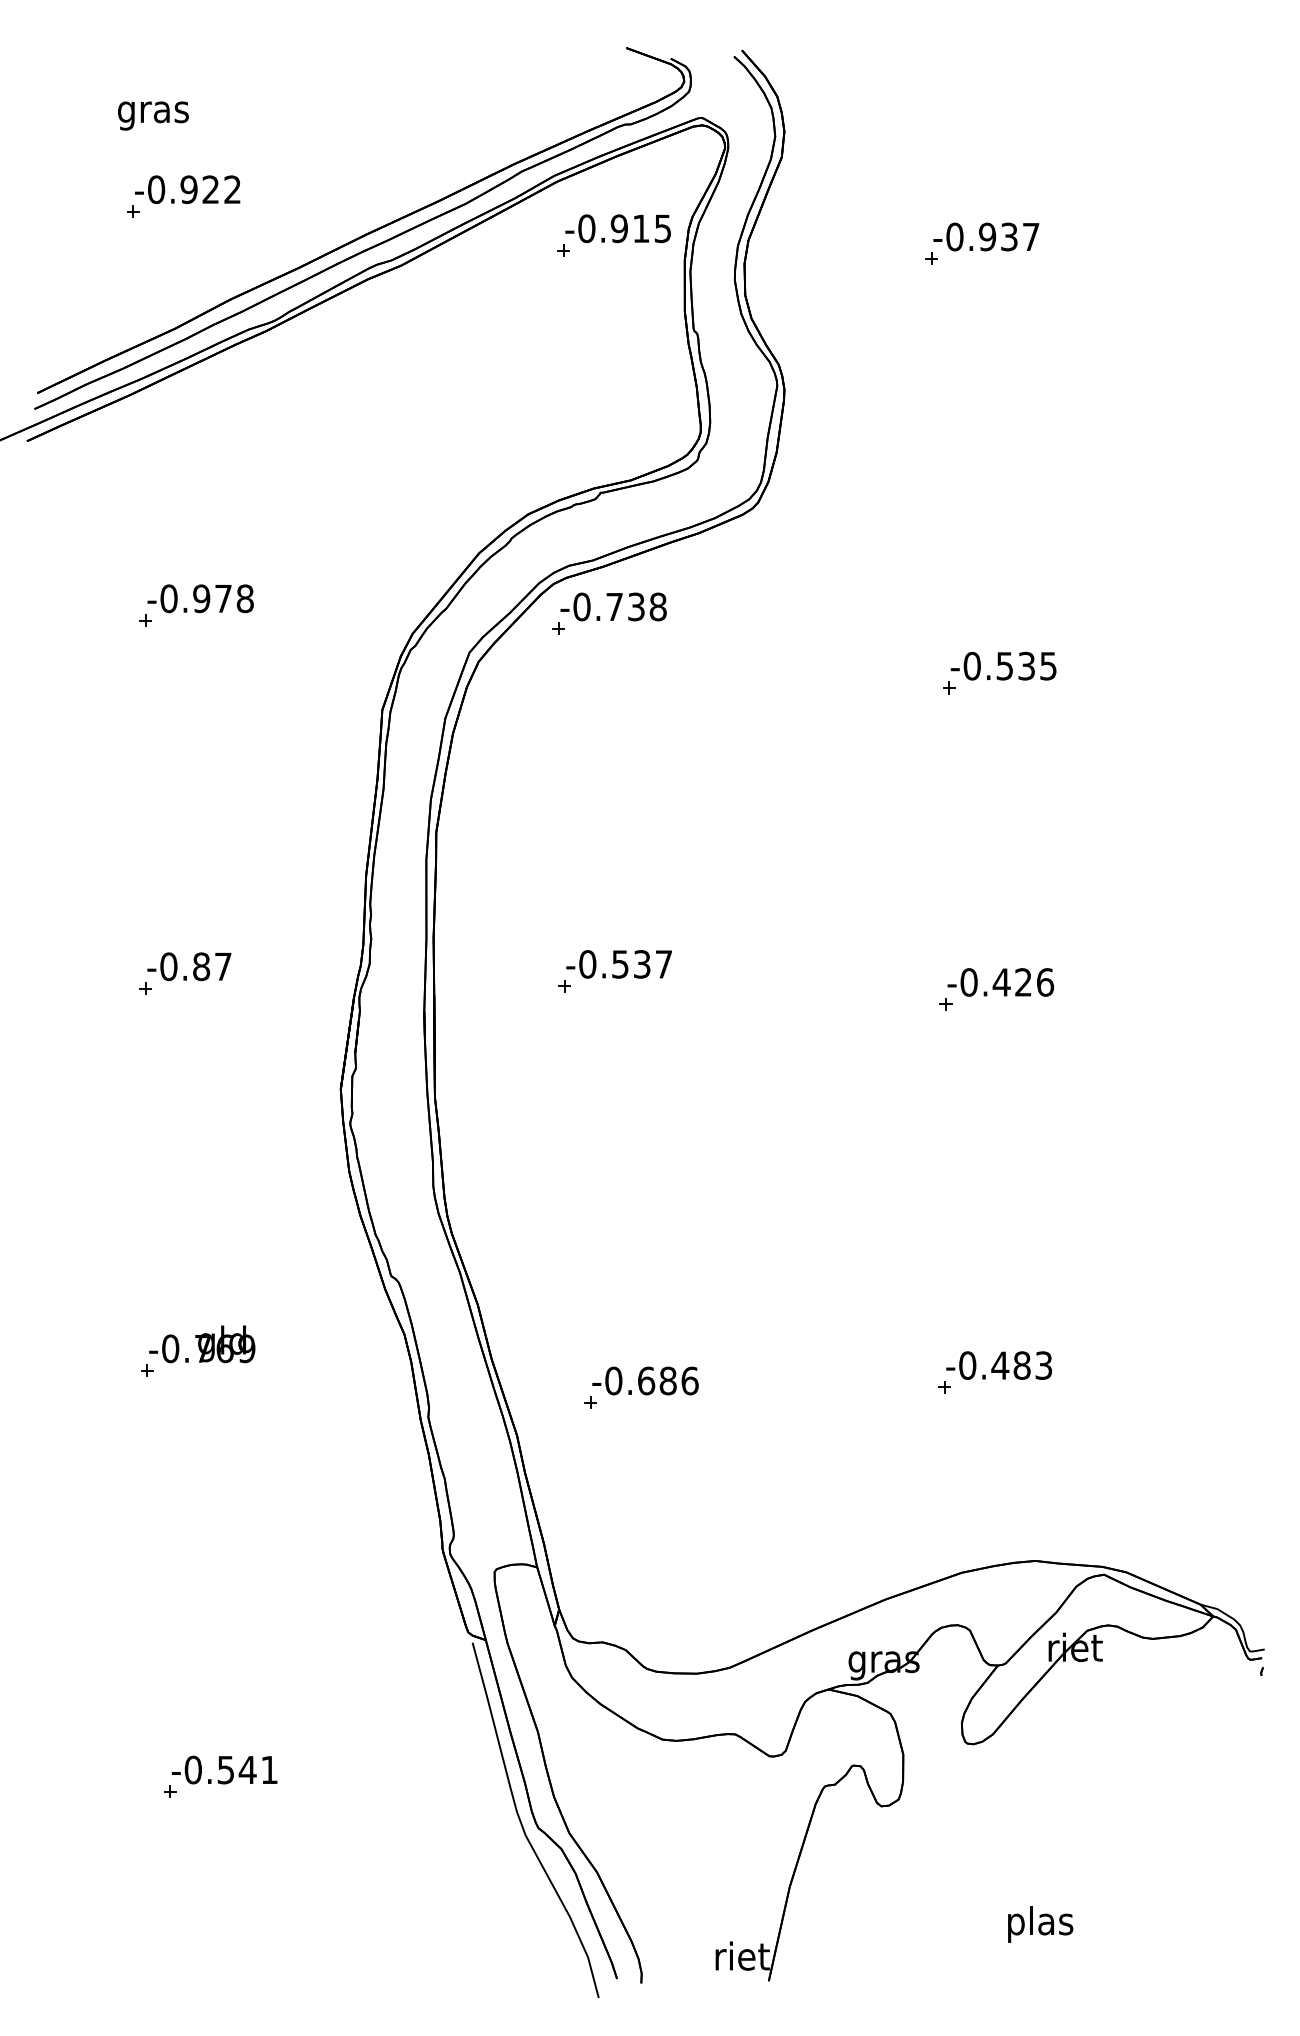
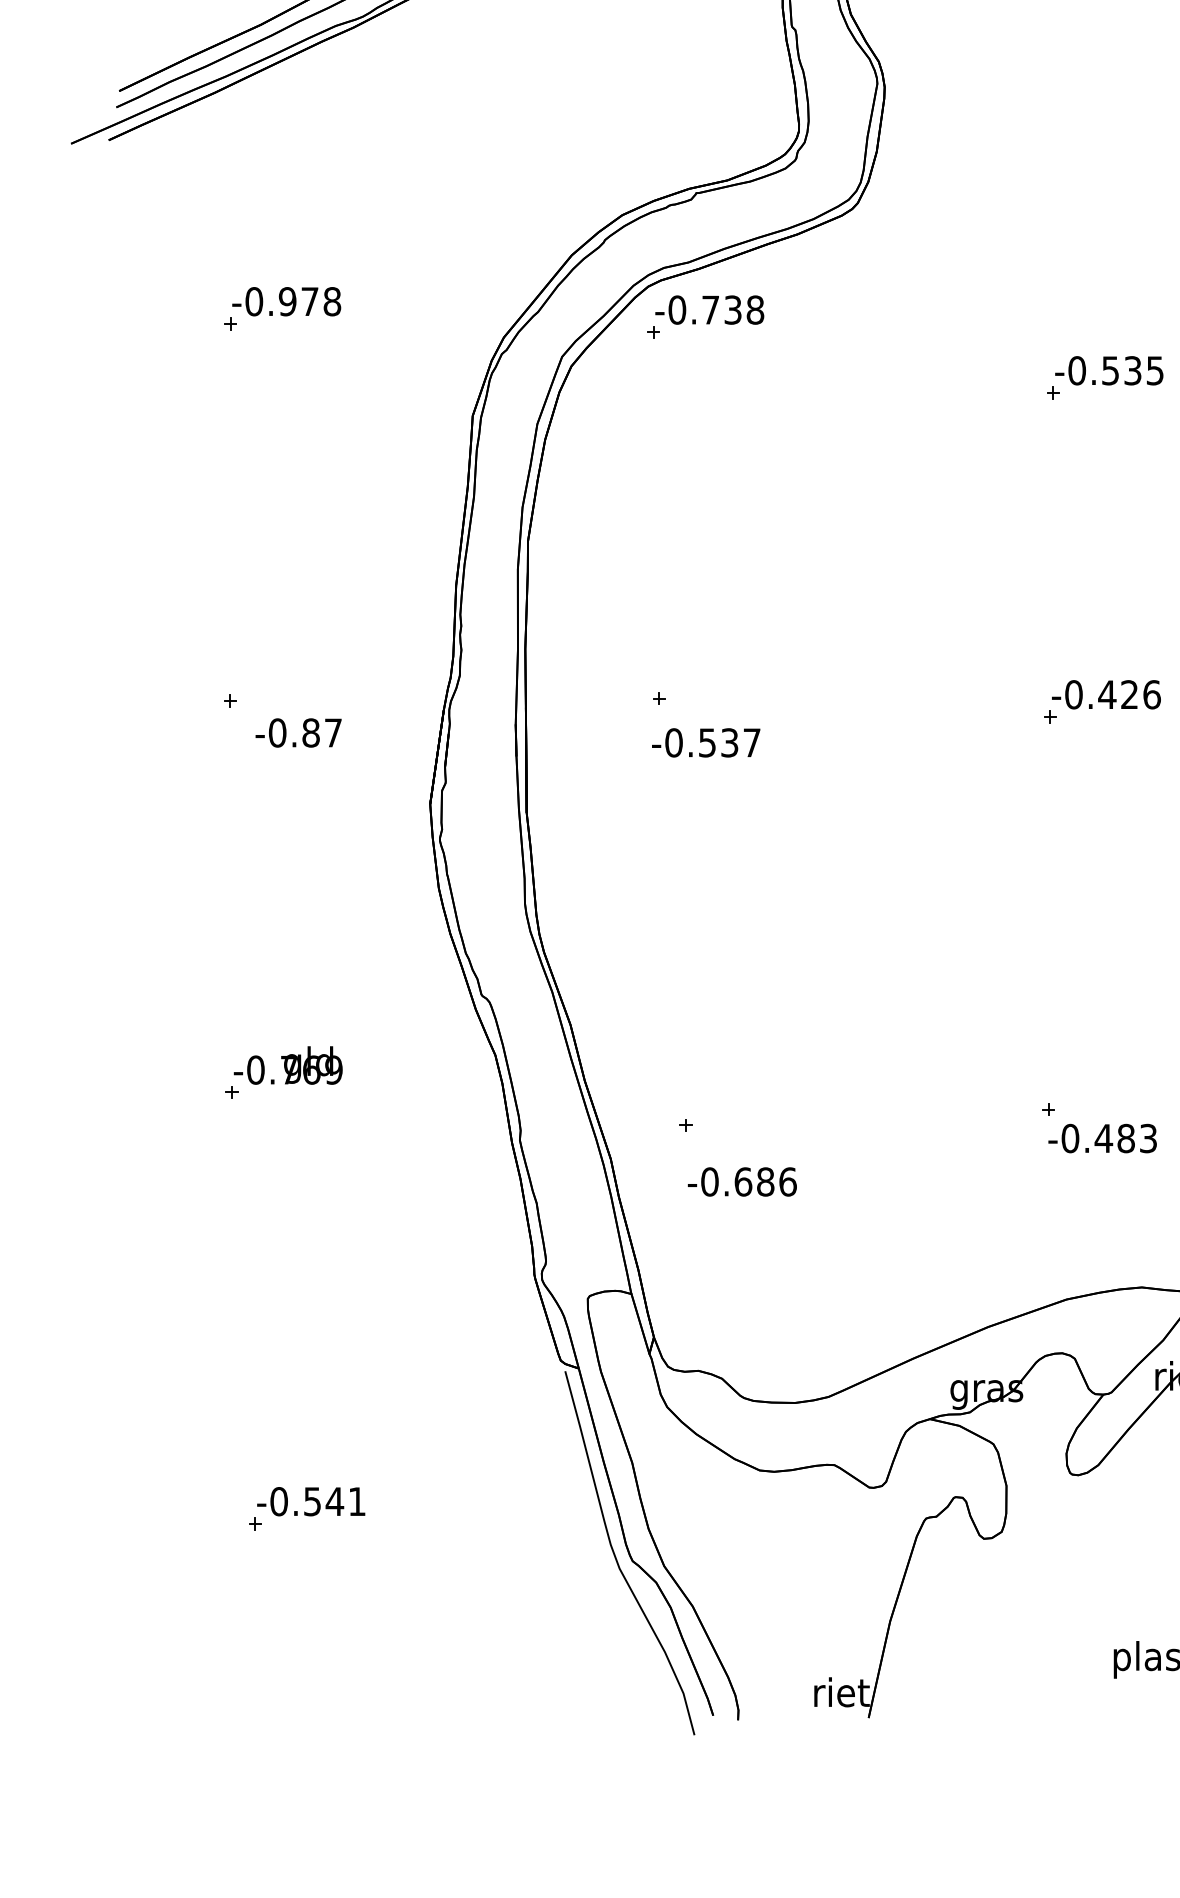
text: (618, 964) -> (705, 742), moved
text: (189, 966) -> (298, 732), moved
text: (999, 1365) -> (1103, 1138), moved
text: (645, 1380) -> (742, 1181), moved

